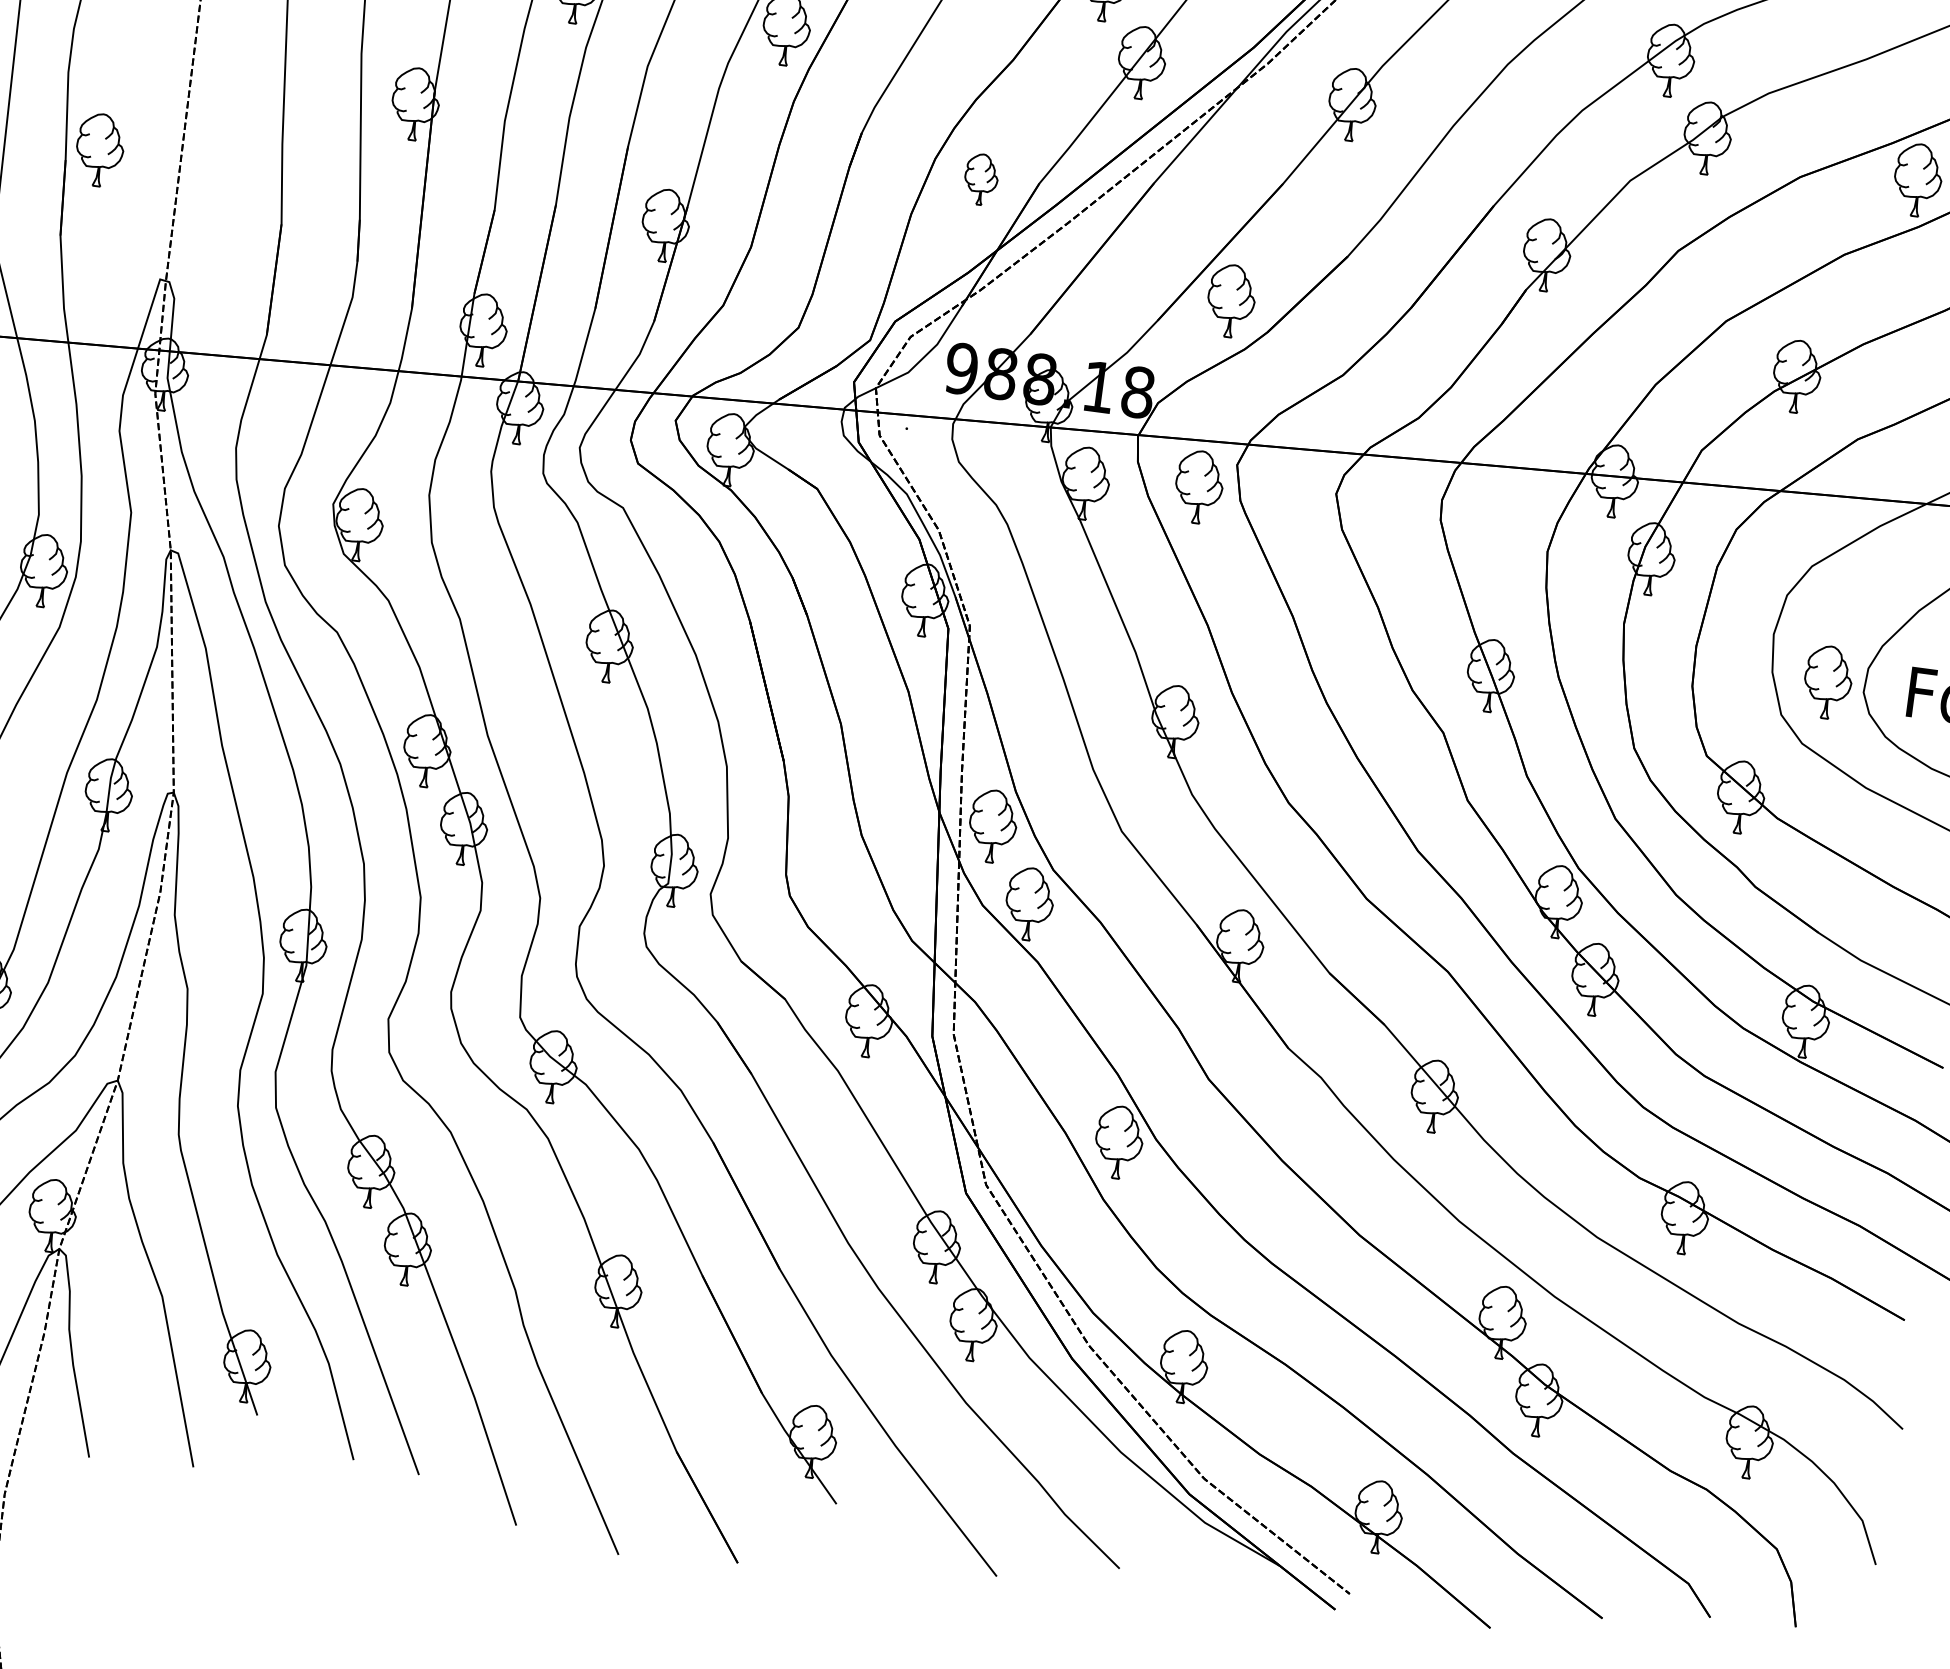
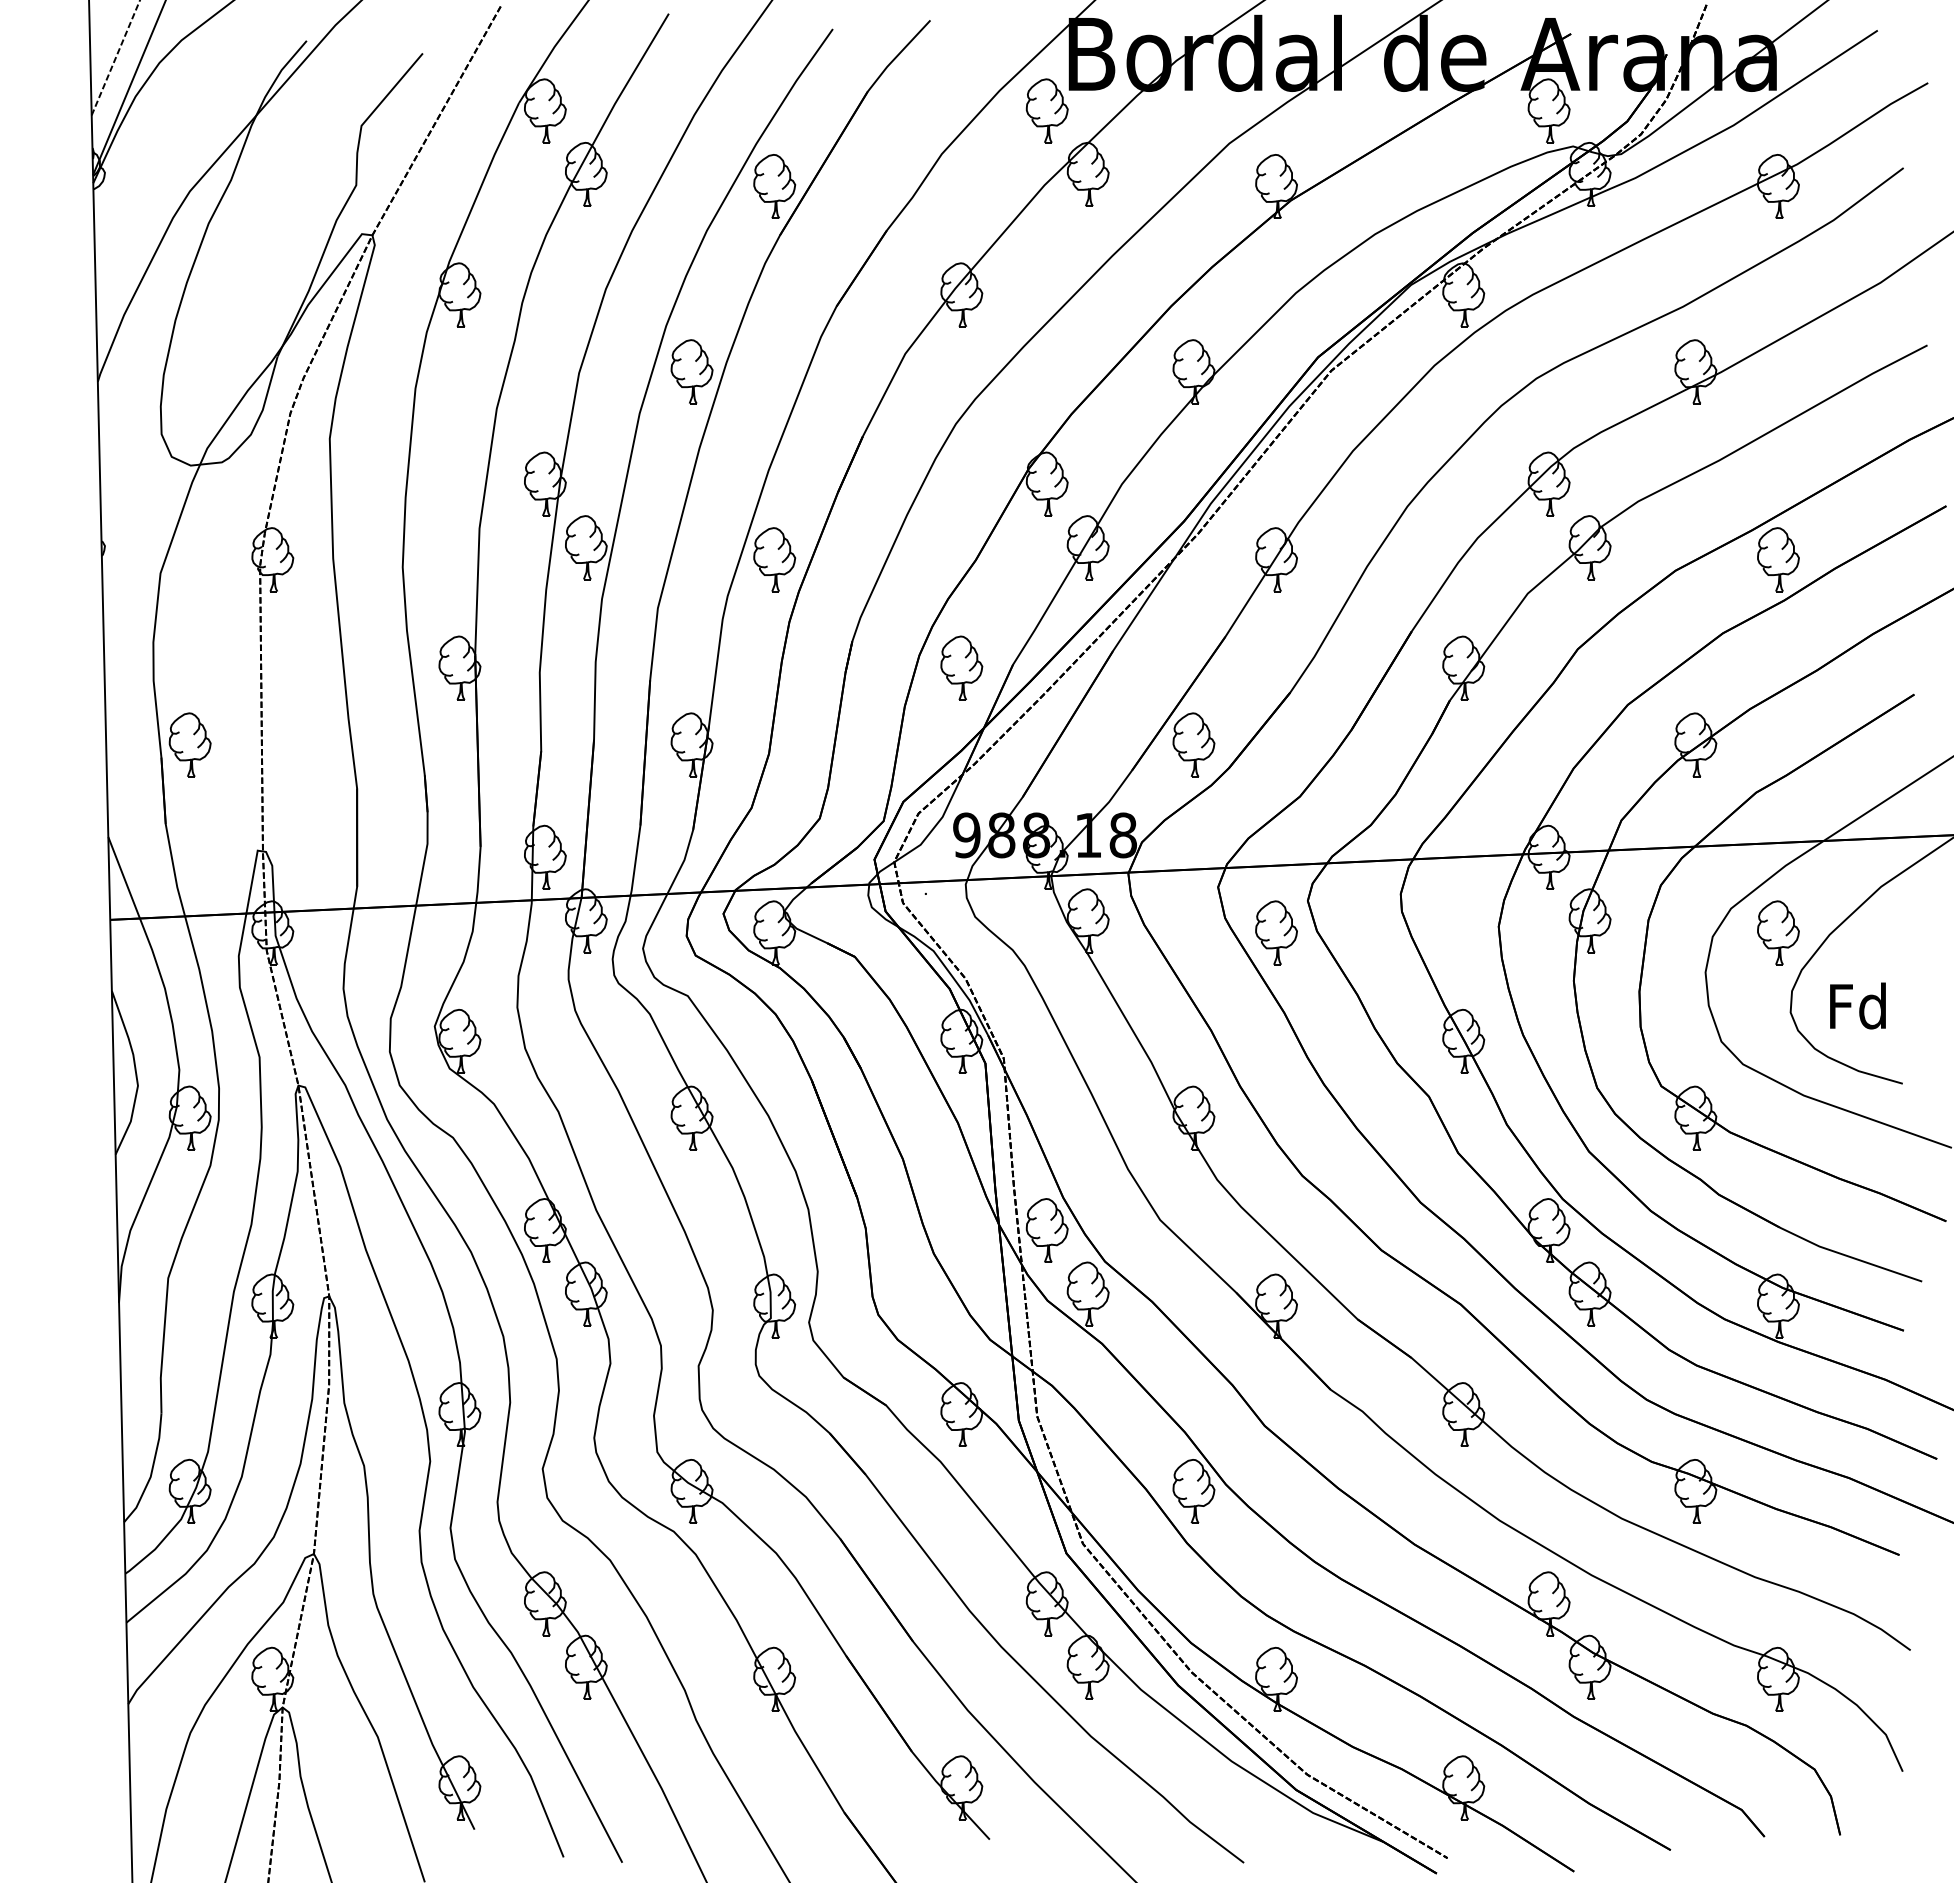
part: (980, 178) -> (961, 667), size x1.43
part: (1199, 486) -> (1276, 932), moved
part: (1828, 681) -> (1778, 932), moved

